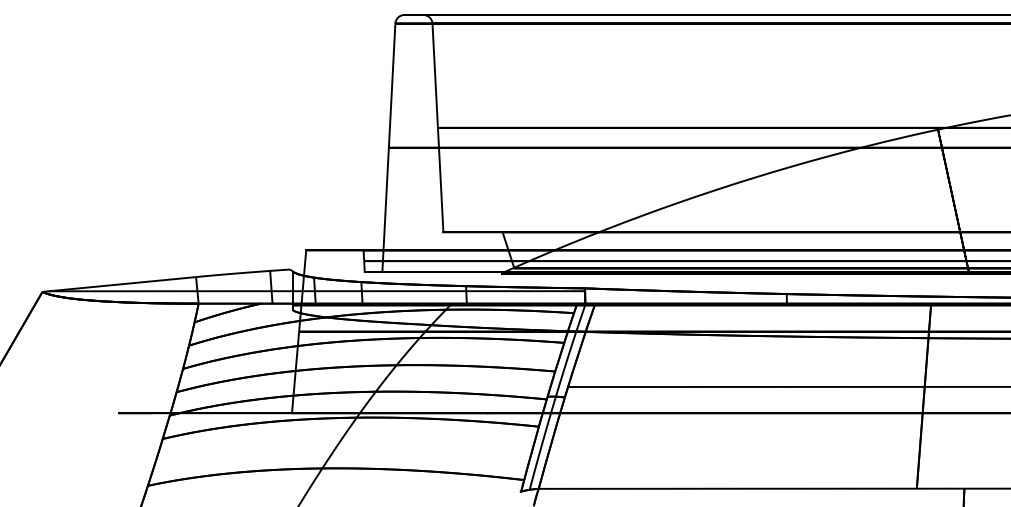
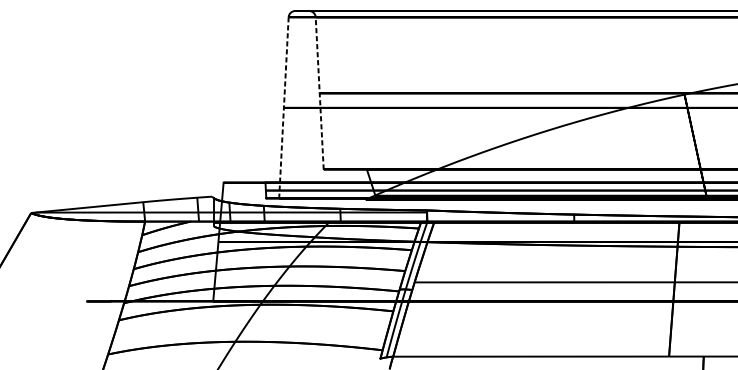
line: (437, 127) -> (319, 93), solid -> dashed
line: (388, 148) -> (283, 108), solid -> dashed

